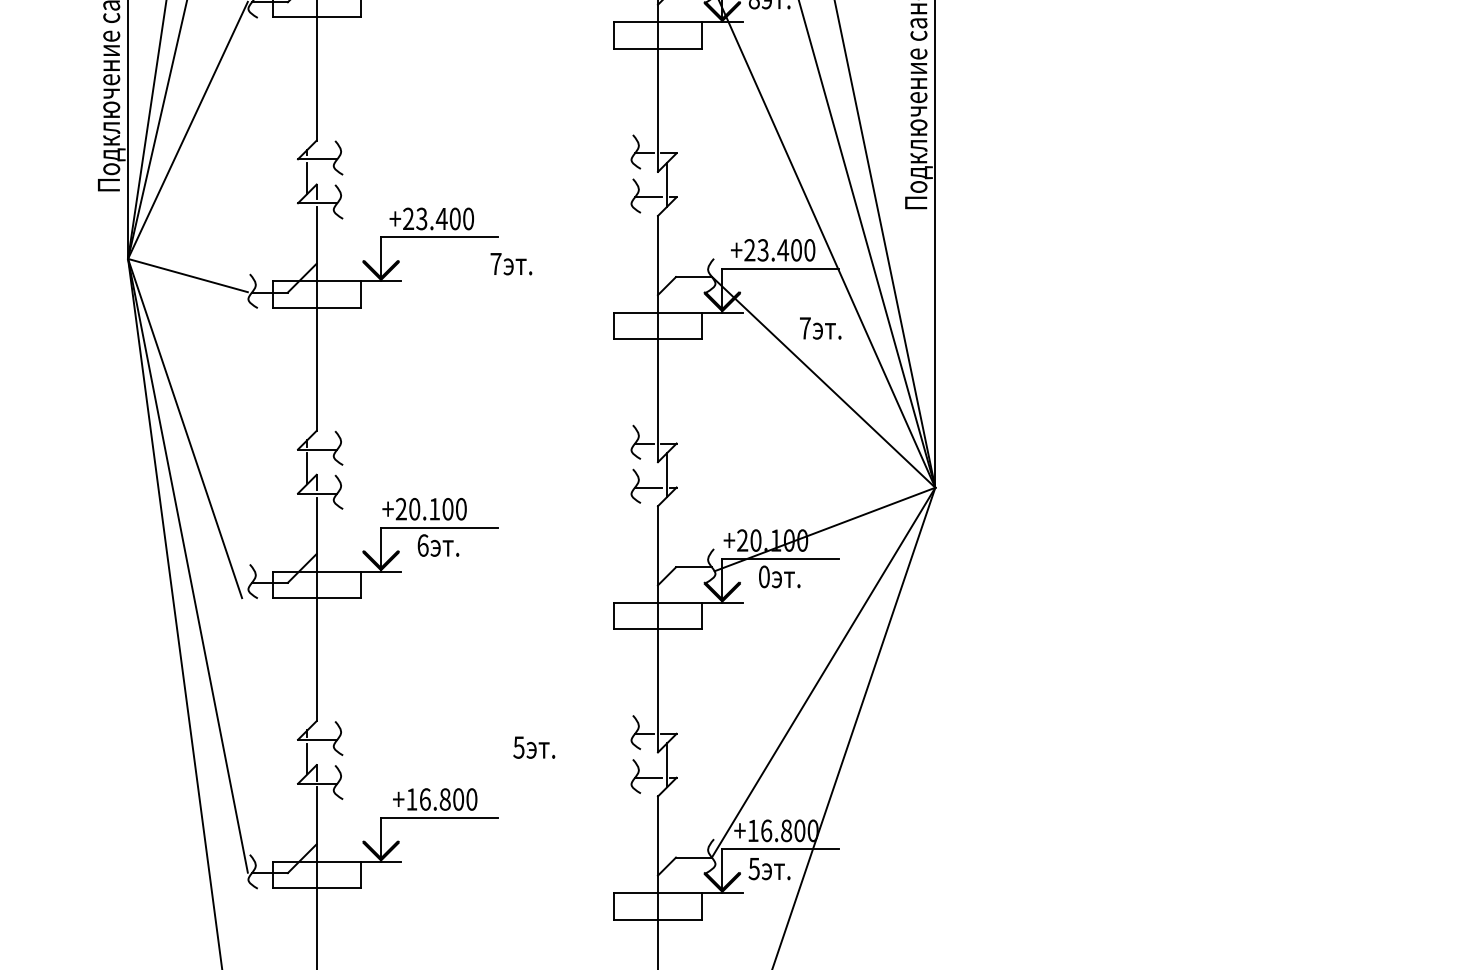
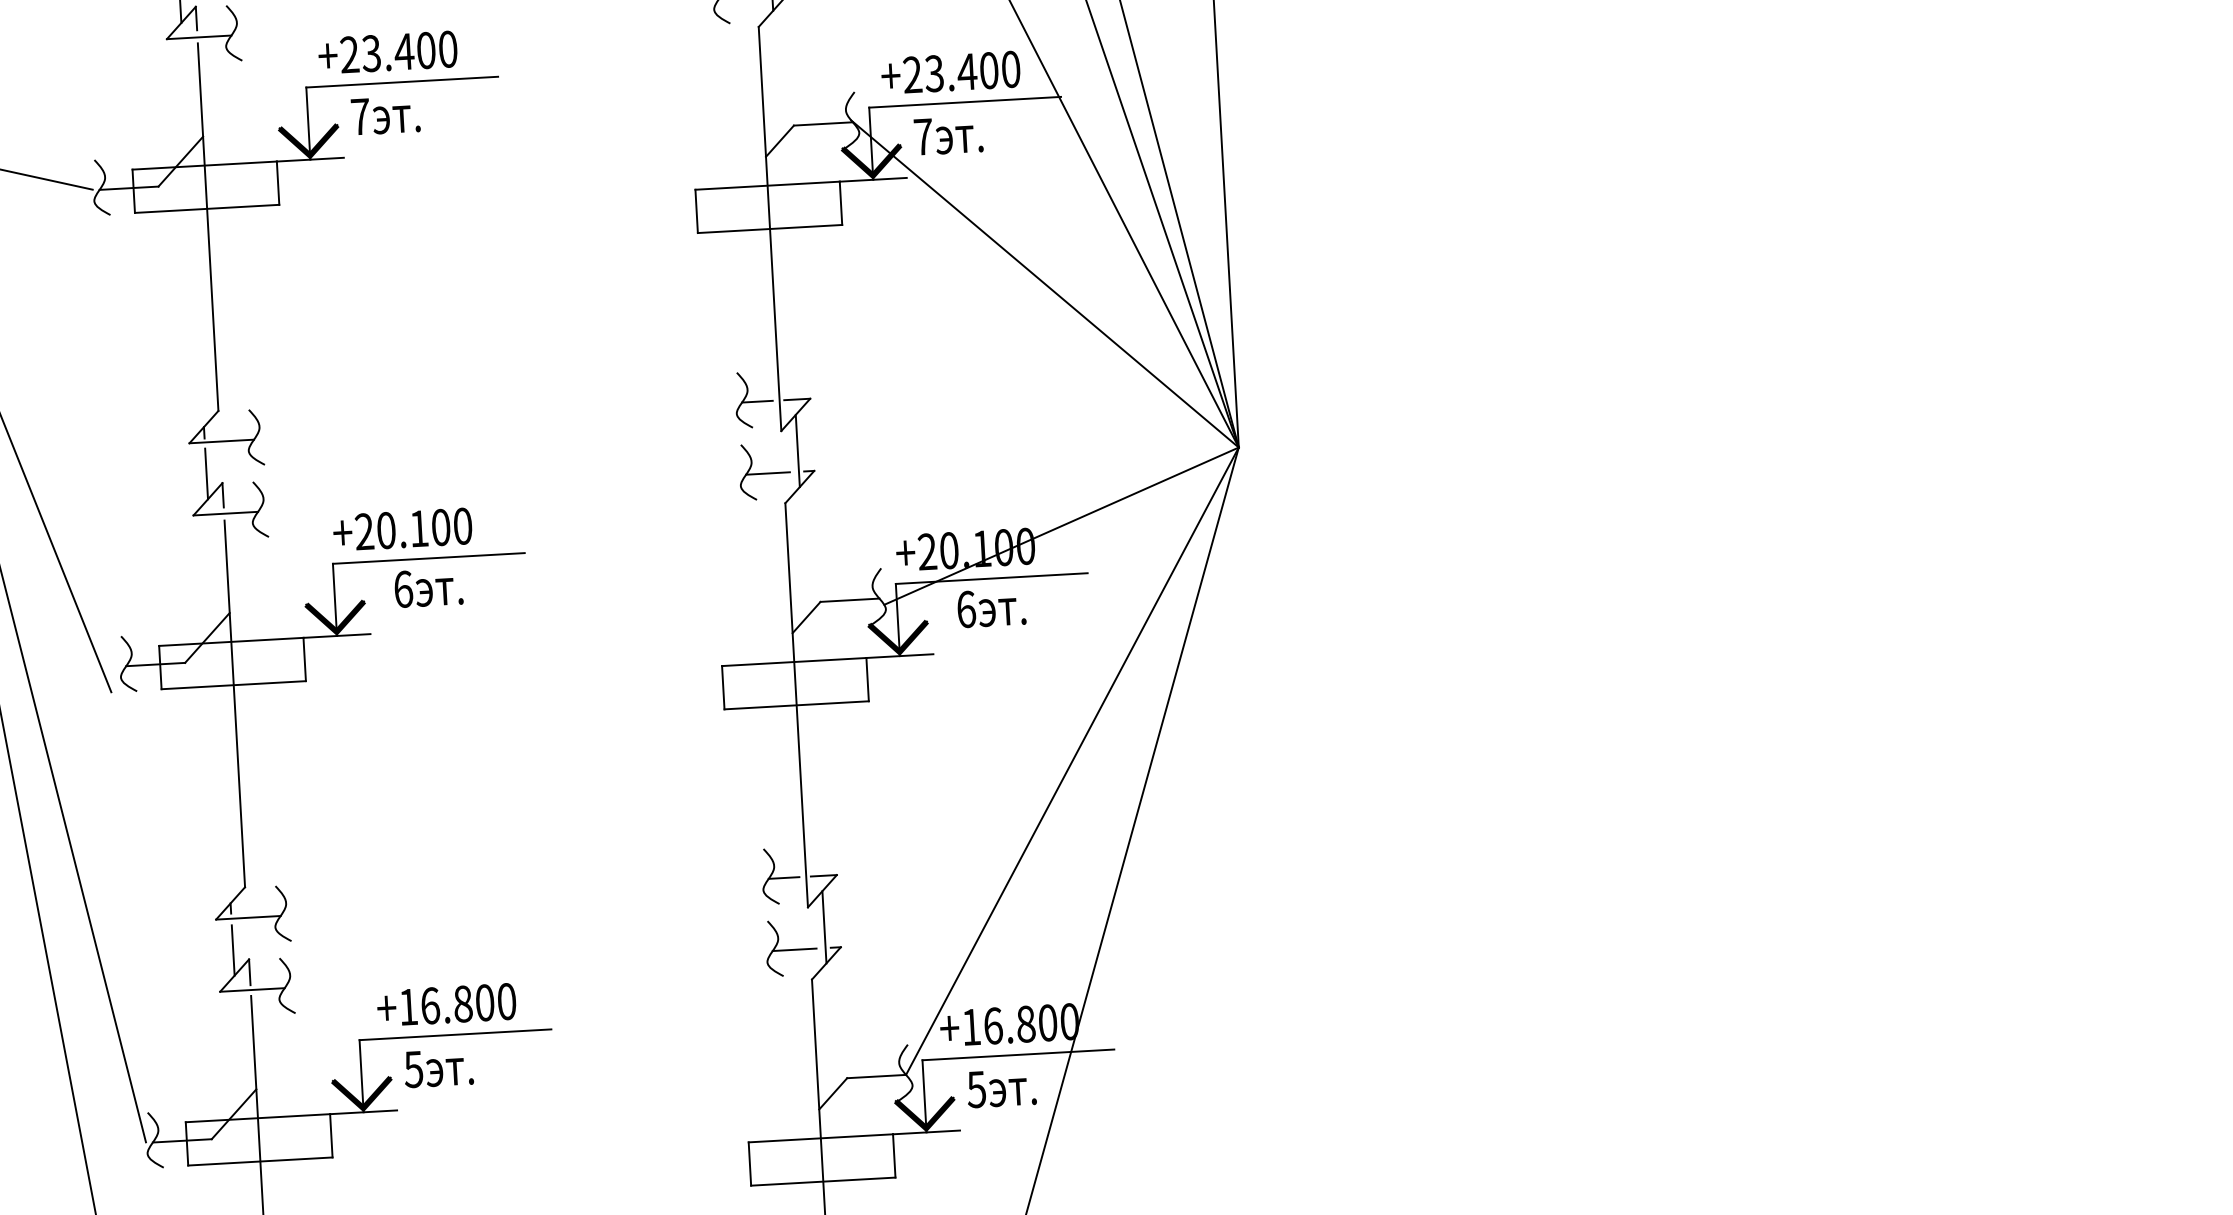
text: (511, 264) -> (385, 116), moved
text: (820, 328) -> (948, 135), moved
text: (764, 576) -> (966, 608), 0 -> 6
text: (534, 747) -> (439, 1067), moved

